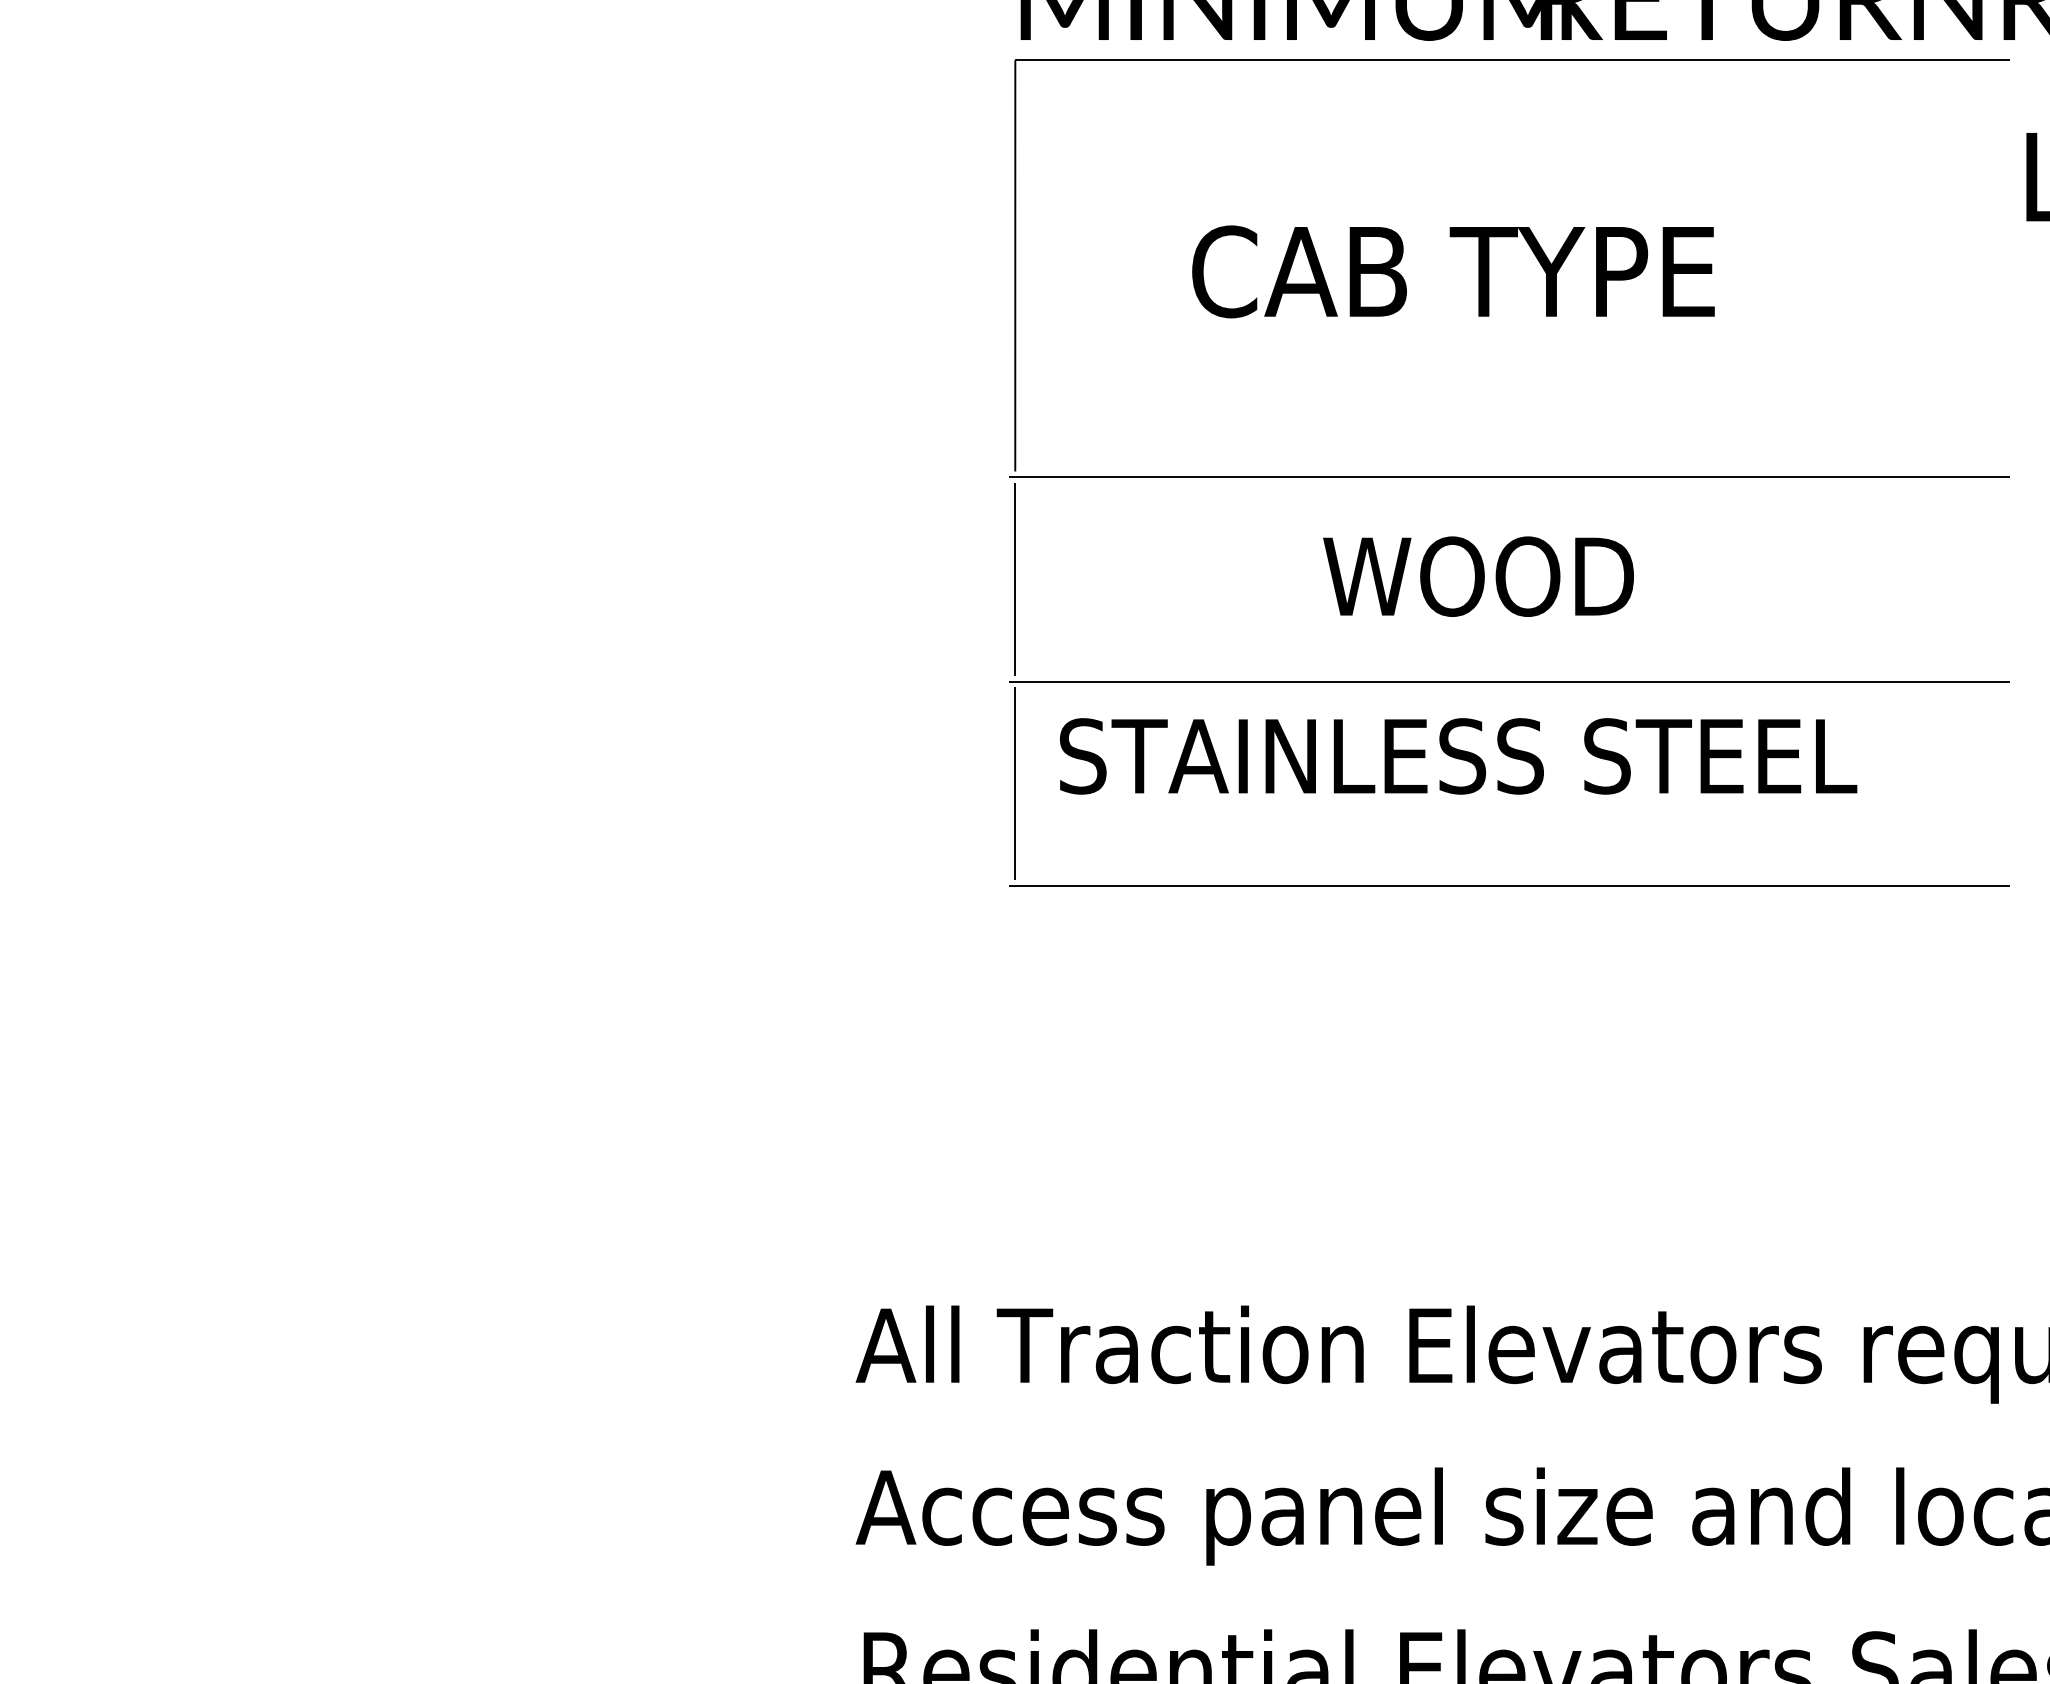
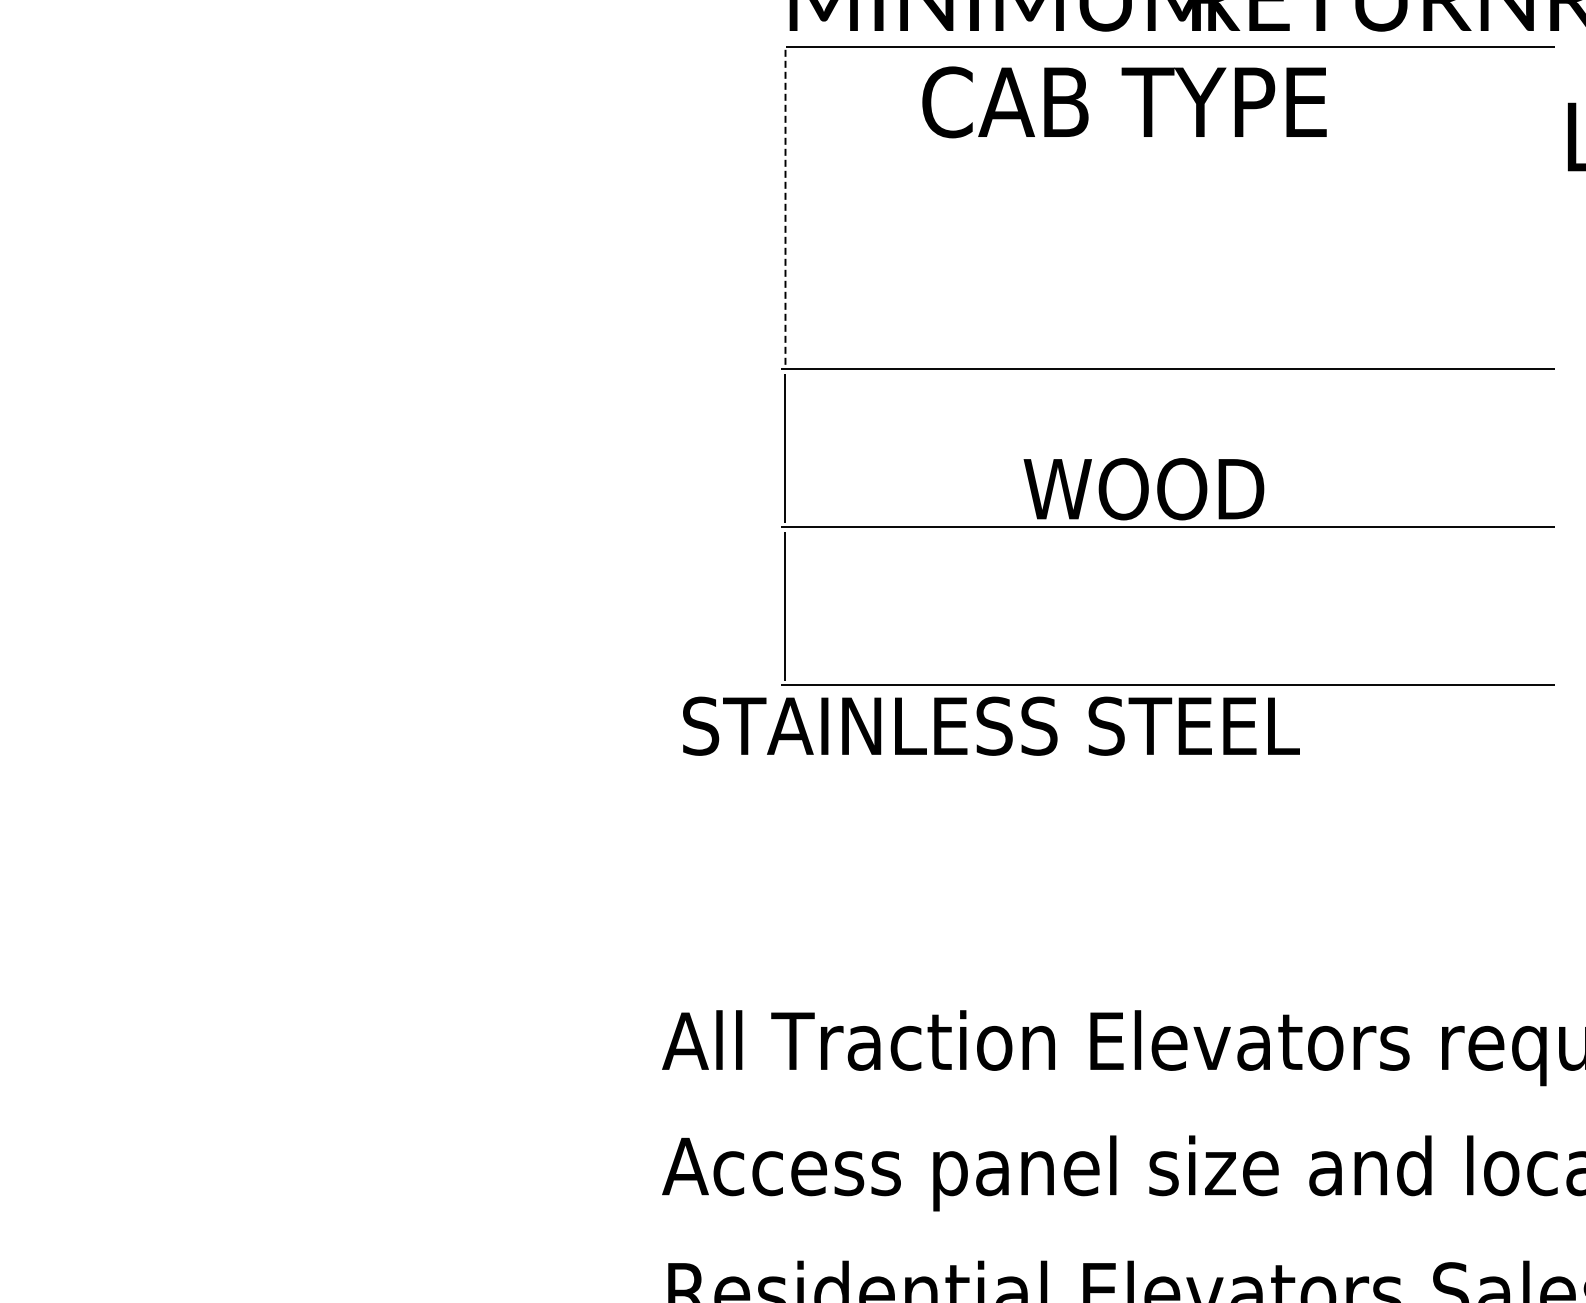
line: (1015, 265) -> (785, 205), solid -> dashed
text: (1453, 272) -> (1124, 102), moved
text: (1477, 577) -> (1143, 489), moved
text: (1458, 755) -> (991, 725), moved

